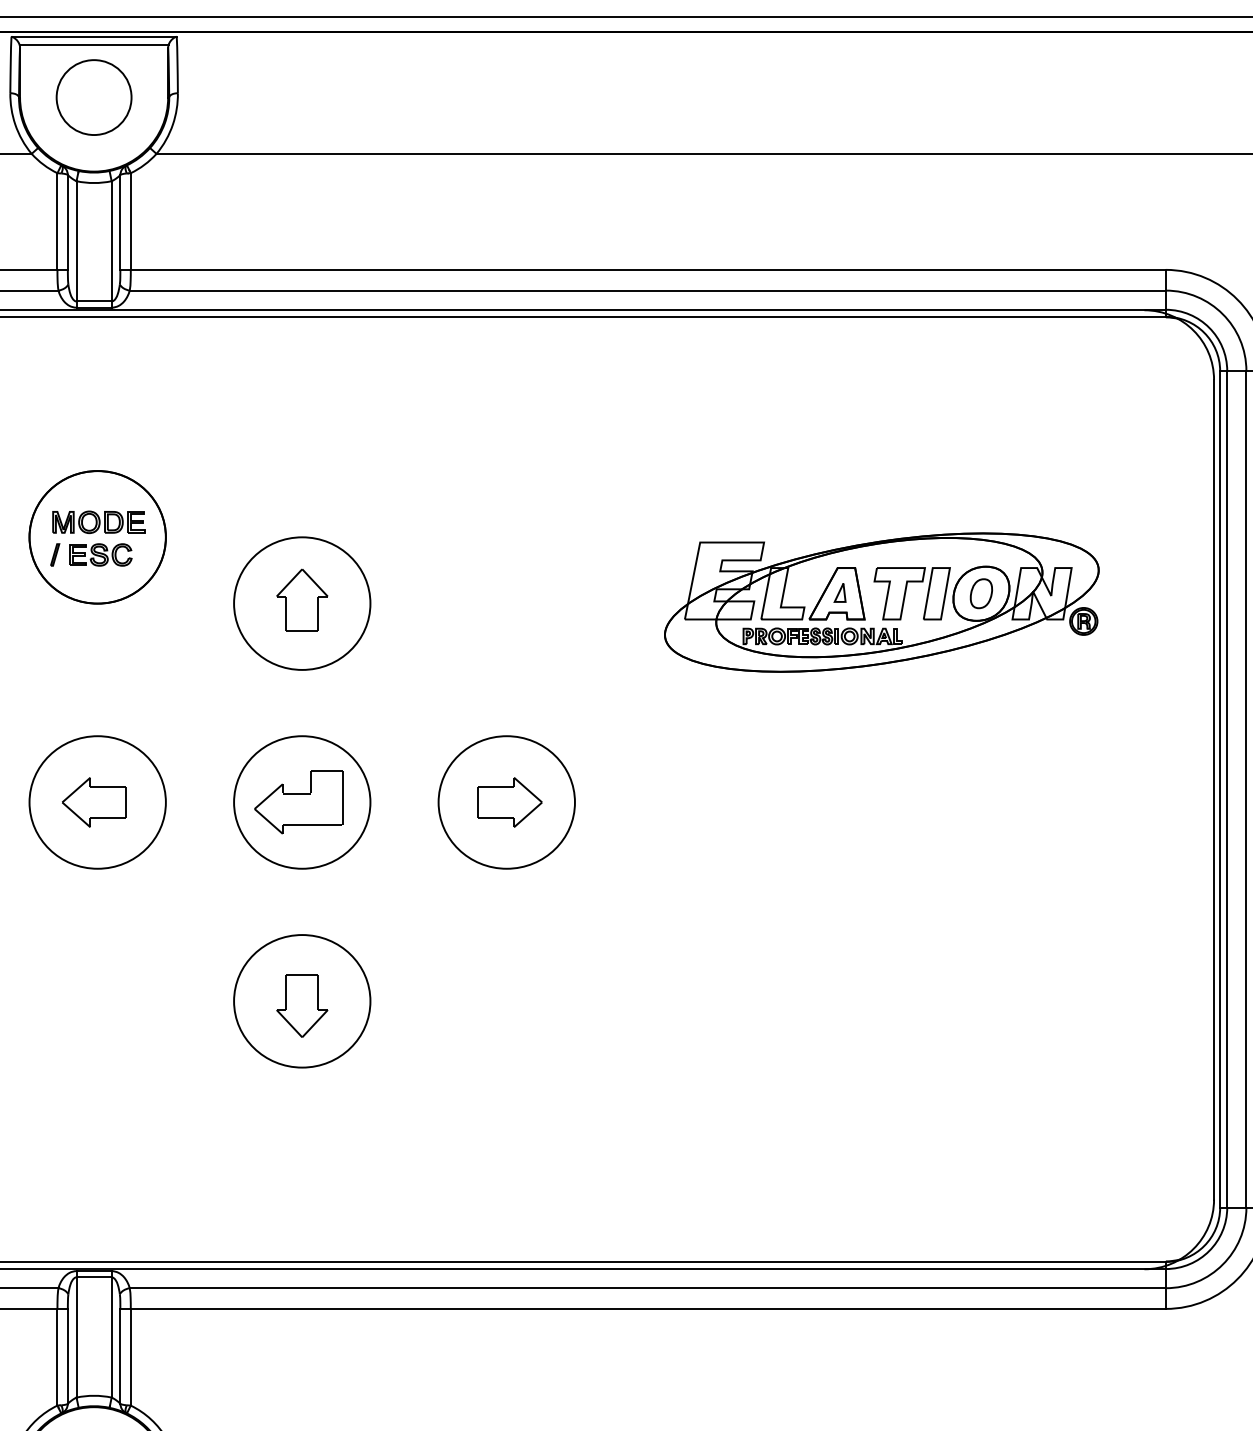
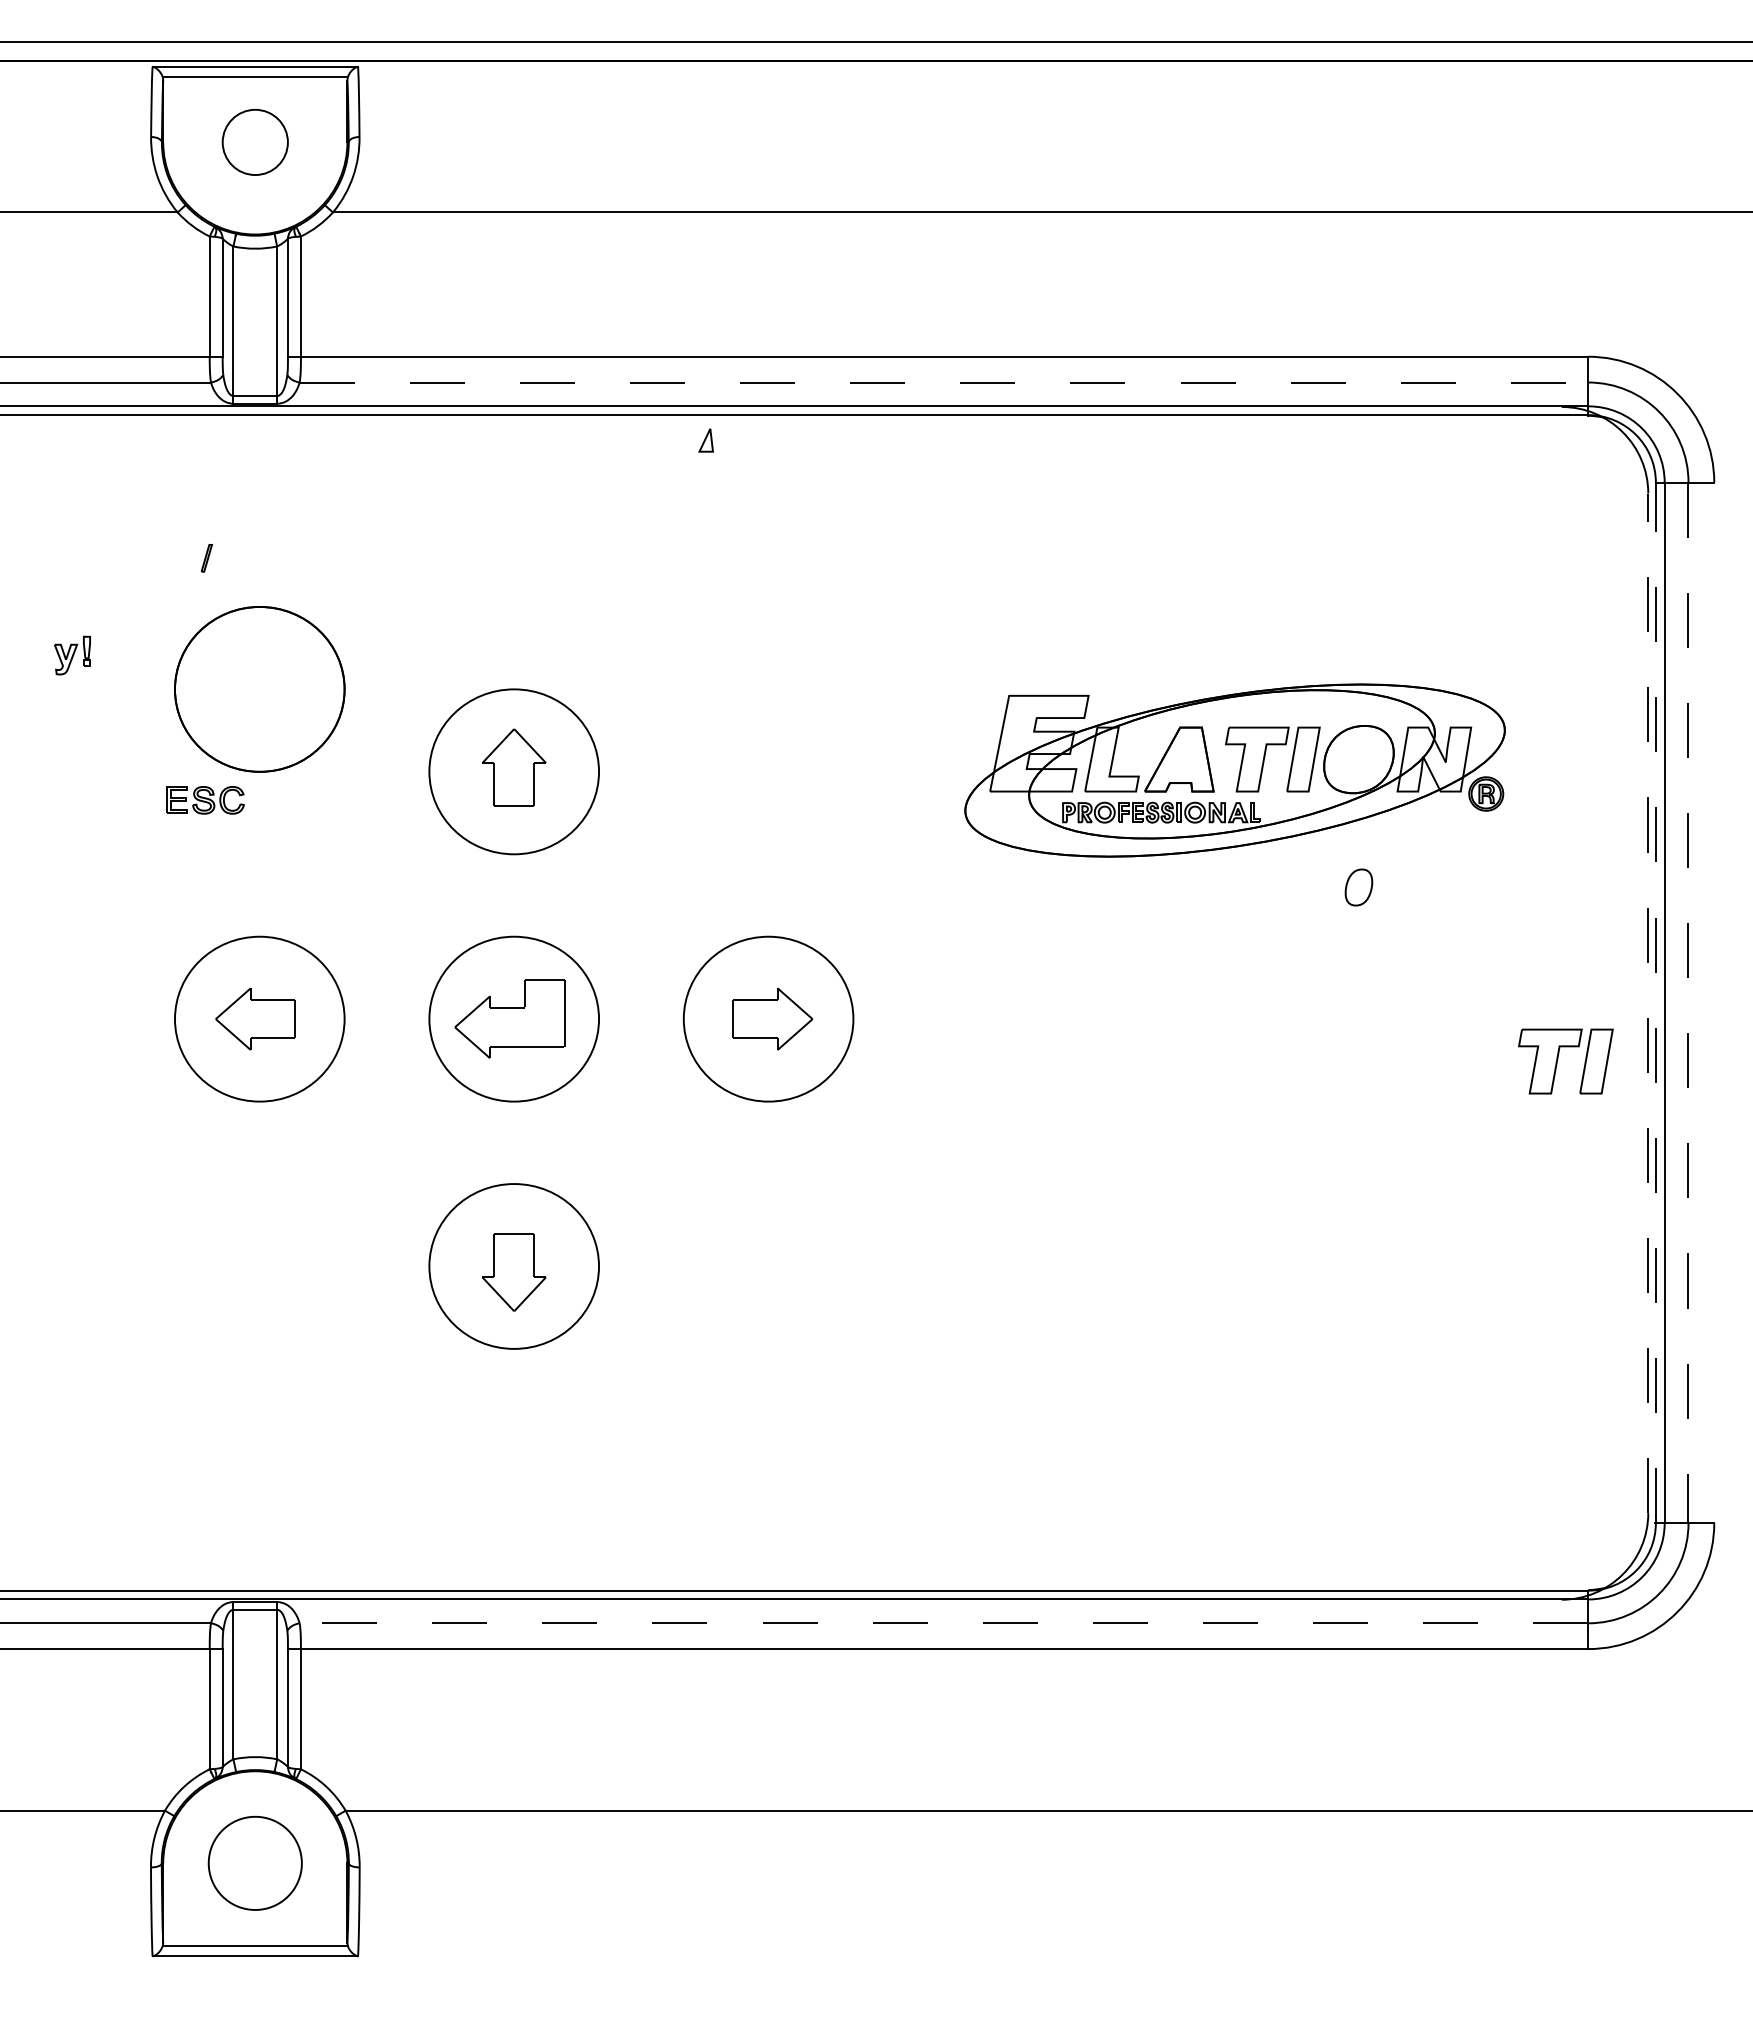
circle: (93, 97) -> (254, 142), size x0.7
line: (648, 290) -> (944, 382), solid -> dashed
part: (98, 522) -> (260, 670), removed
part: (54, 555) -> (206, 558), moved
part: (100, 555) -> (205, 800), moved
part: (839, 592) -> (705, 440), moved
part: (981, 593) -> (1358, 887), moved
line: (1214, 789) -> (1648, 1003), solid -> dashed
line: (1219, 789) -> (1655, 1002), solid -> dashed
line: (1246, 789) -> (1688, 1003), solid -> dashed
part: (1141, 834) -> (1558, 1059), added
line: (647, 1288) -> (943, 1623), solid -> dashed

